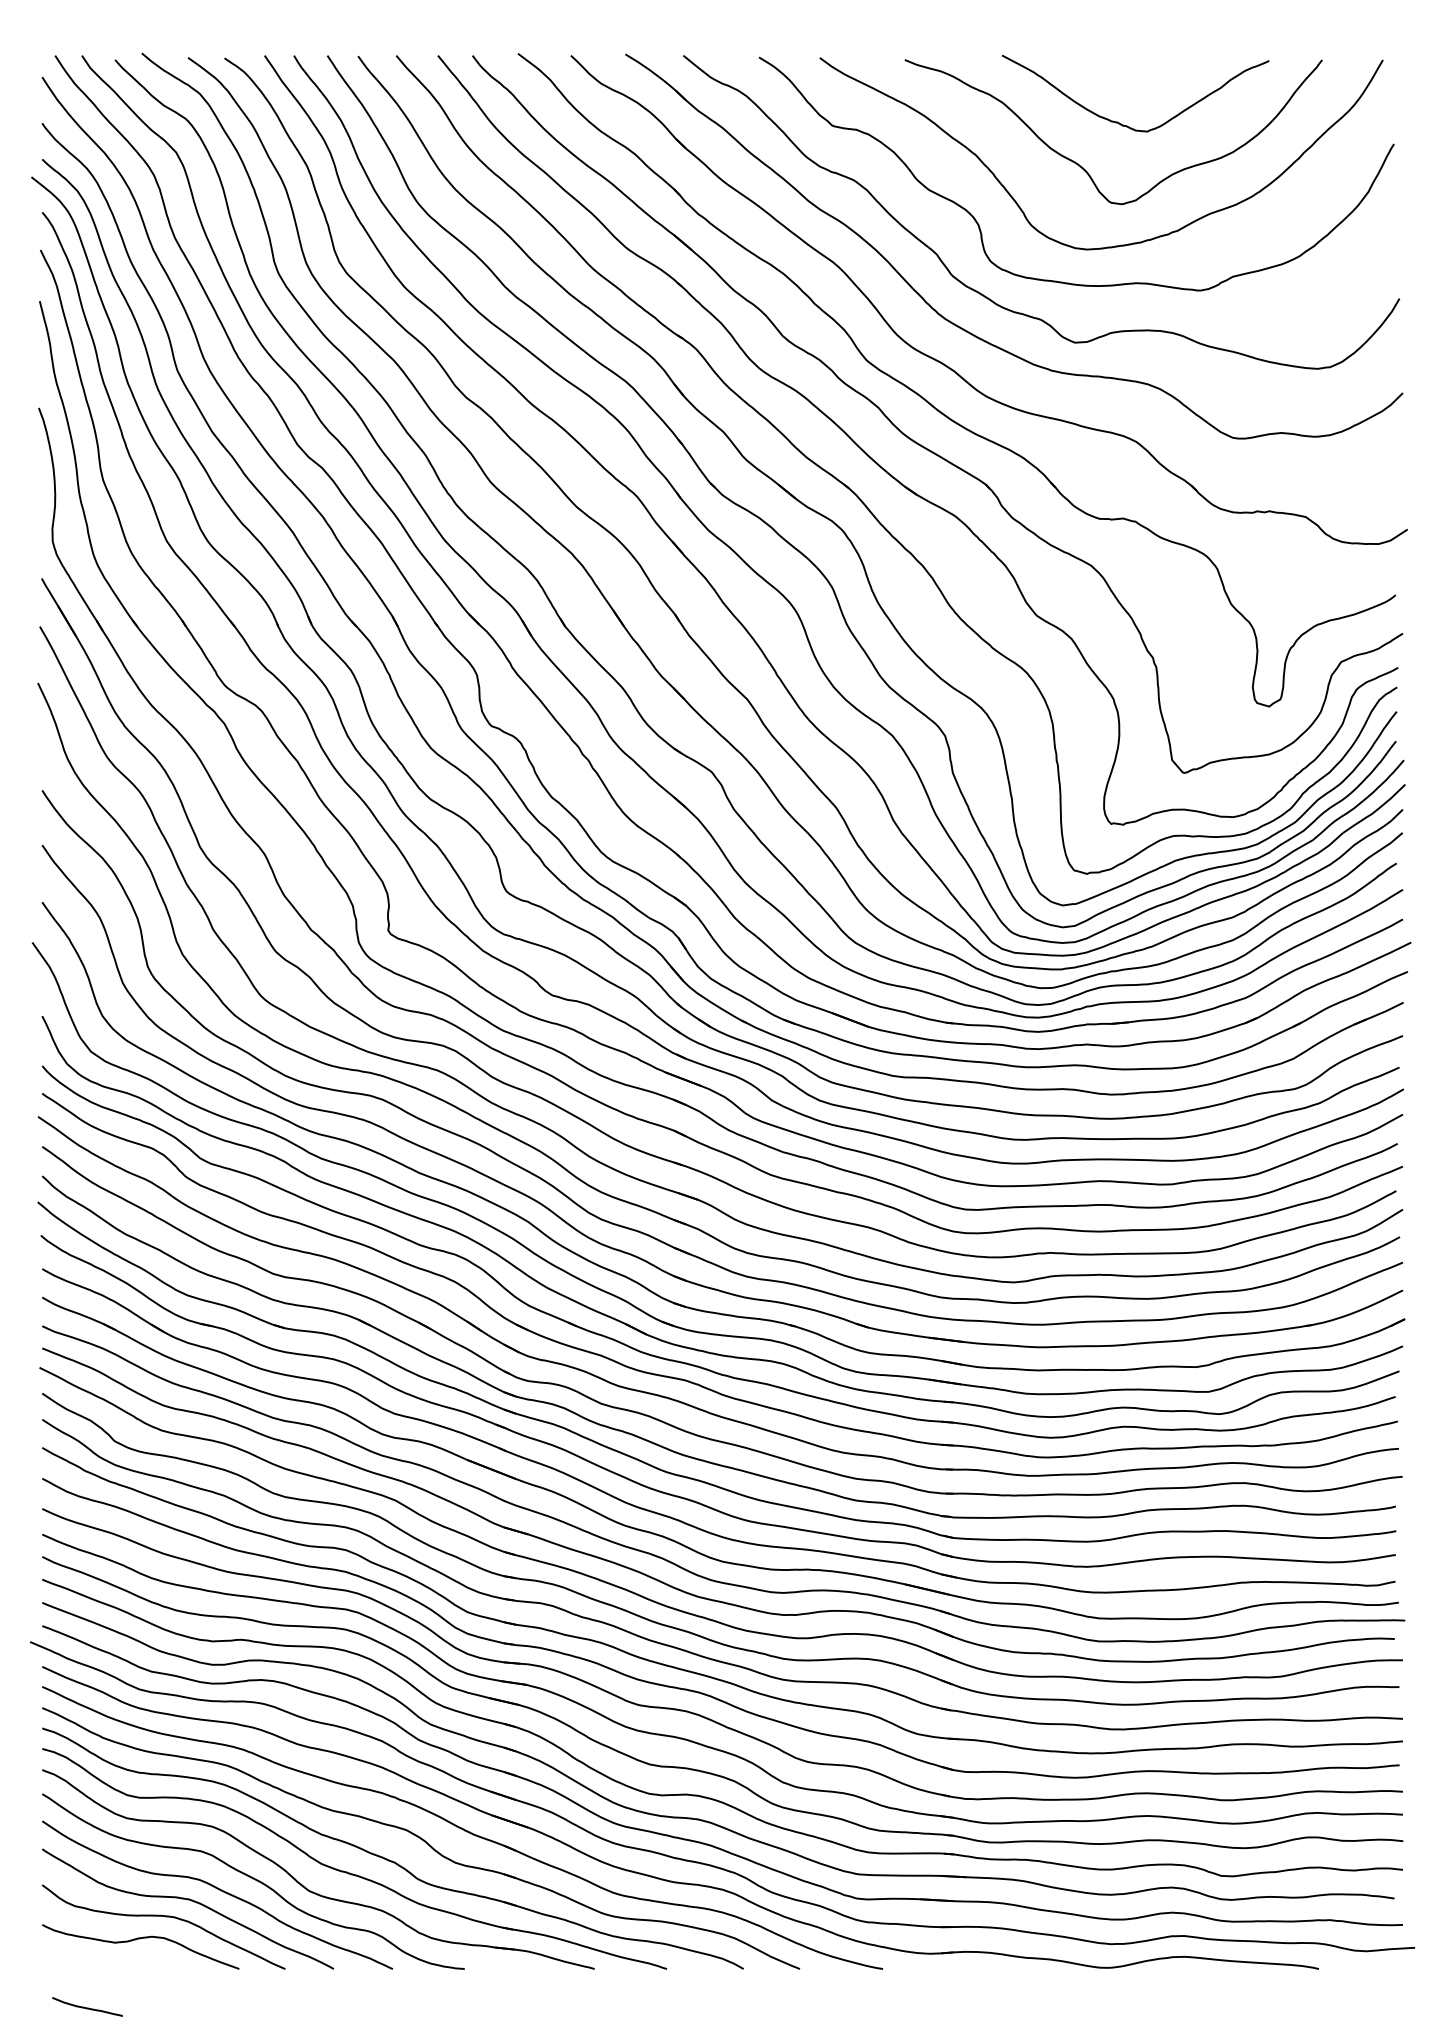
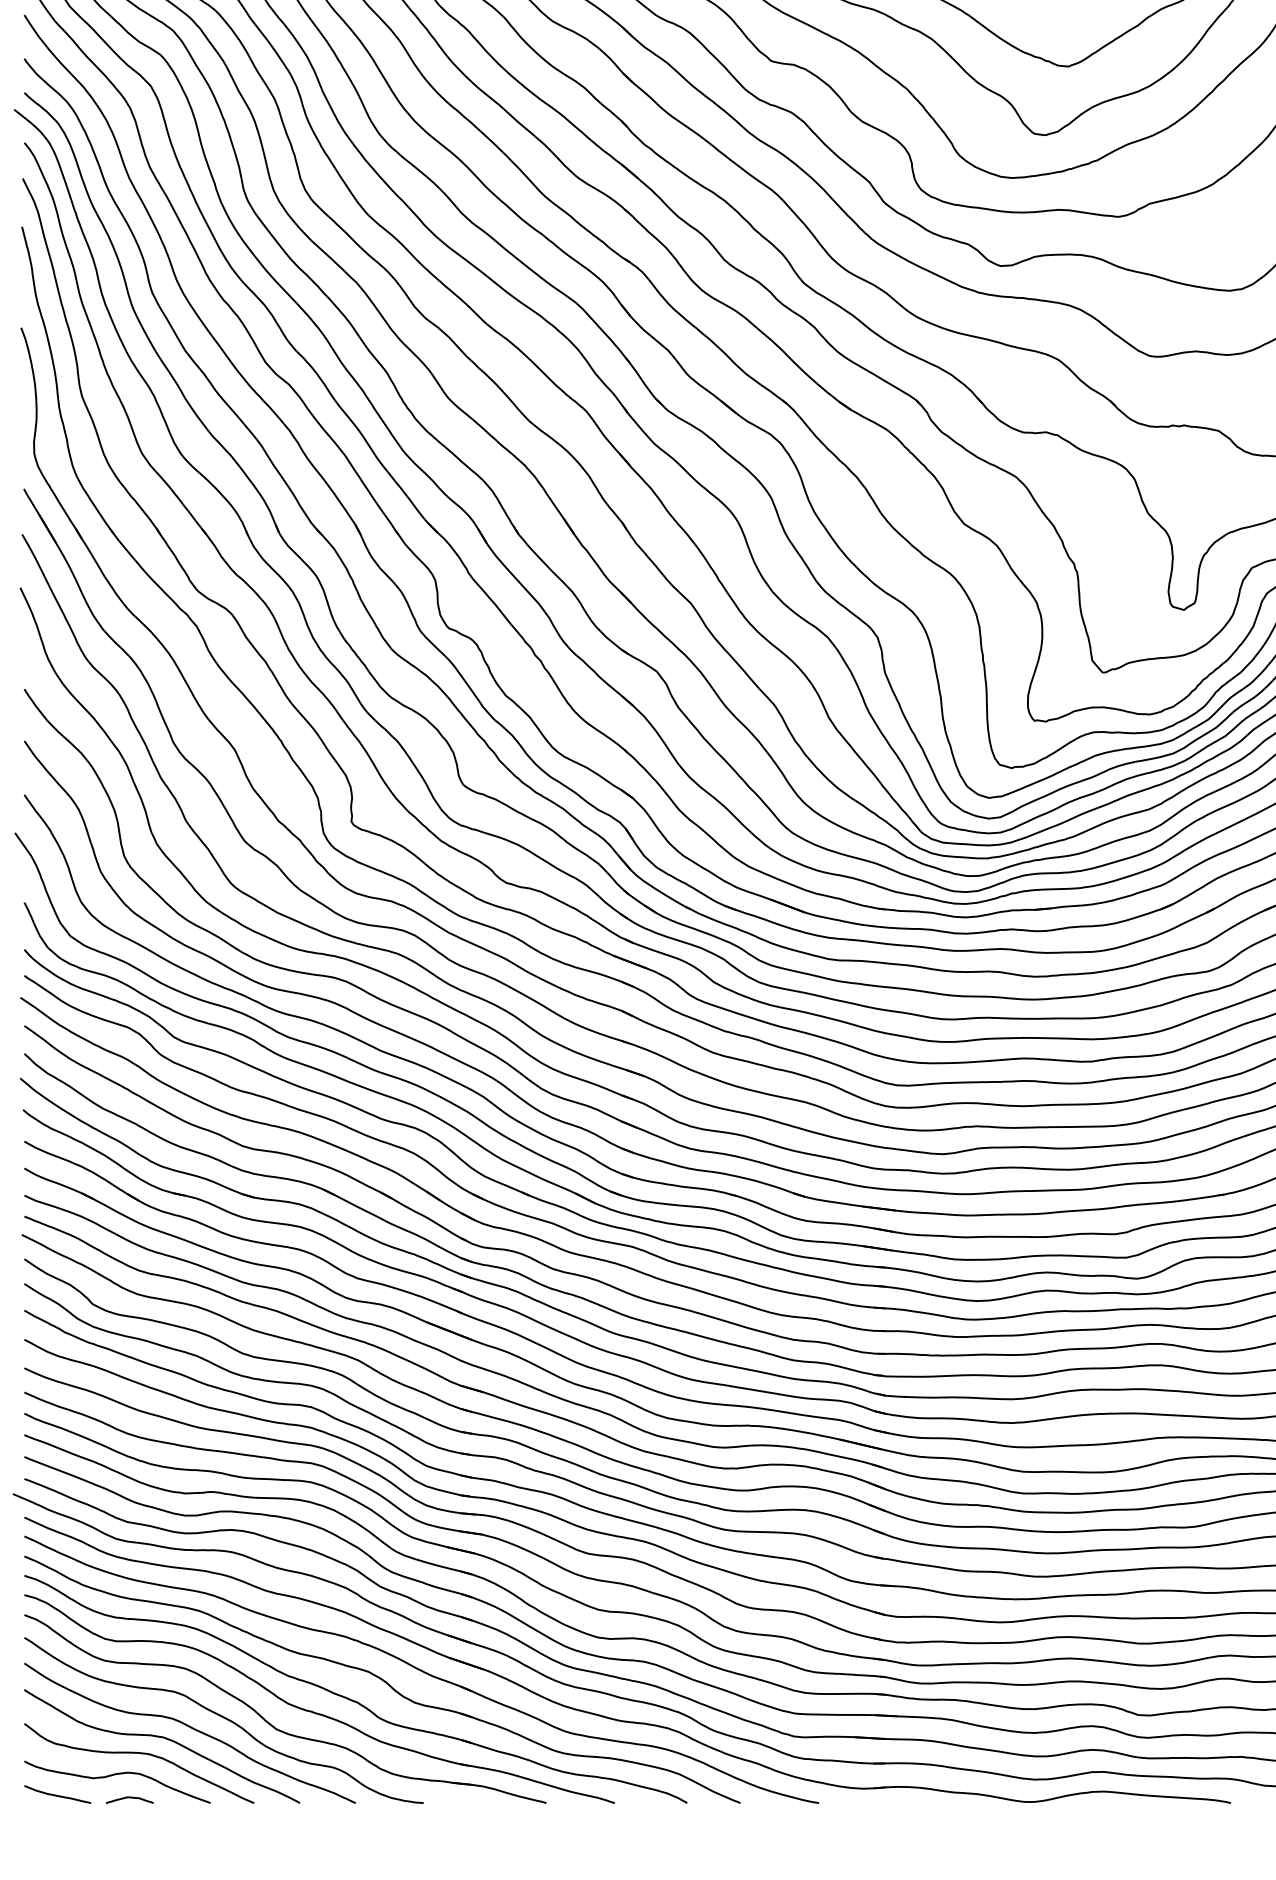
curve: (153, 1963) -> (129, 1797), added
curve: (87, 2007) -> (57, 1795), moved

